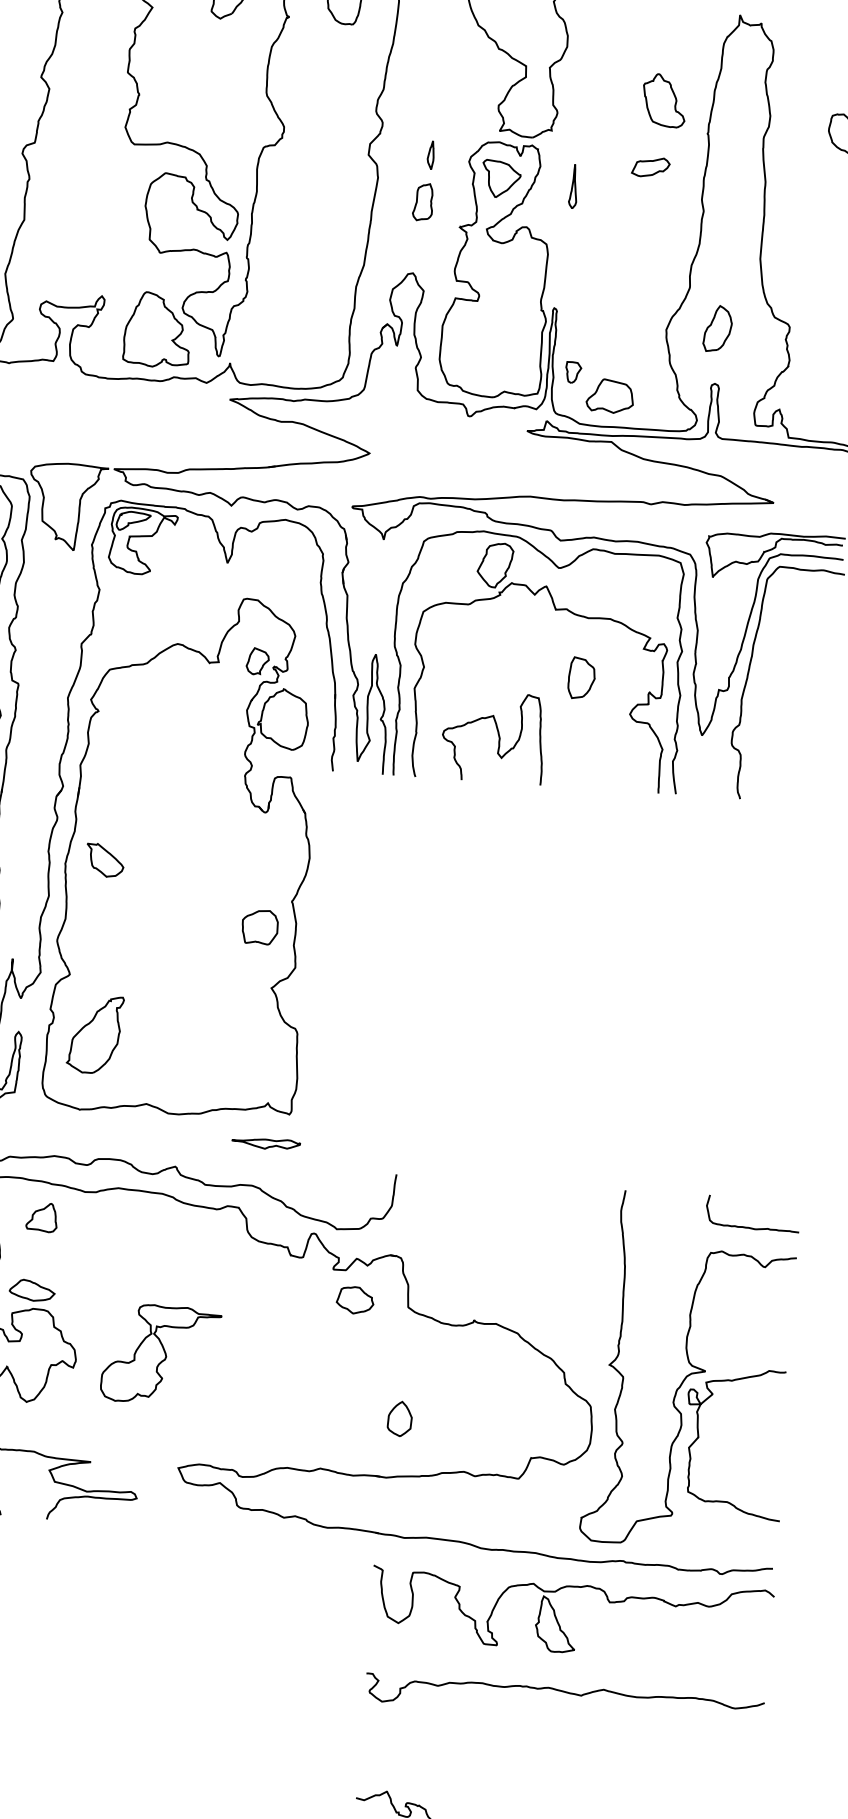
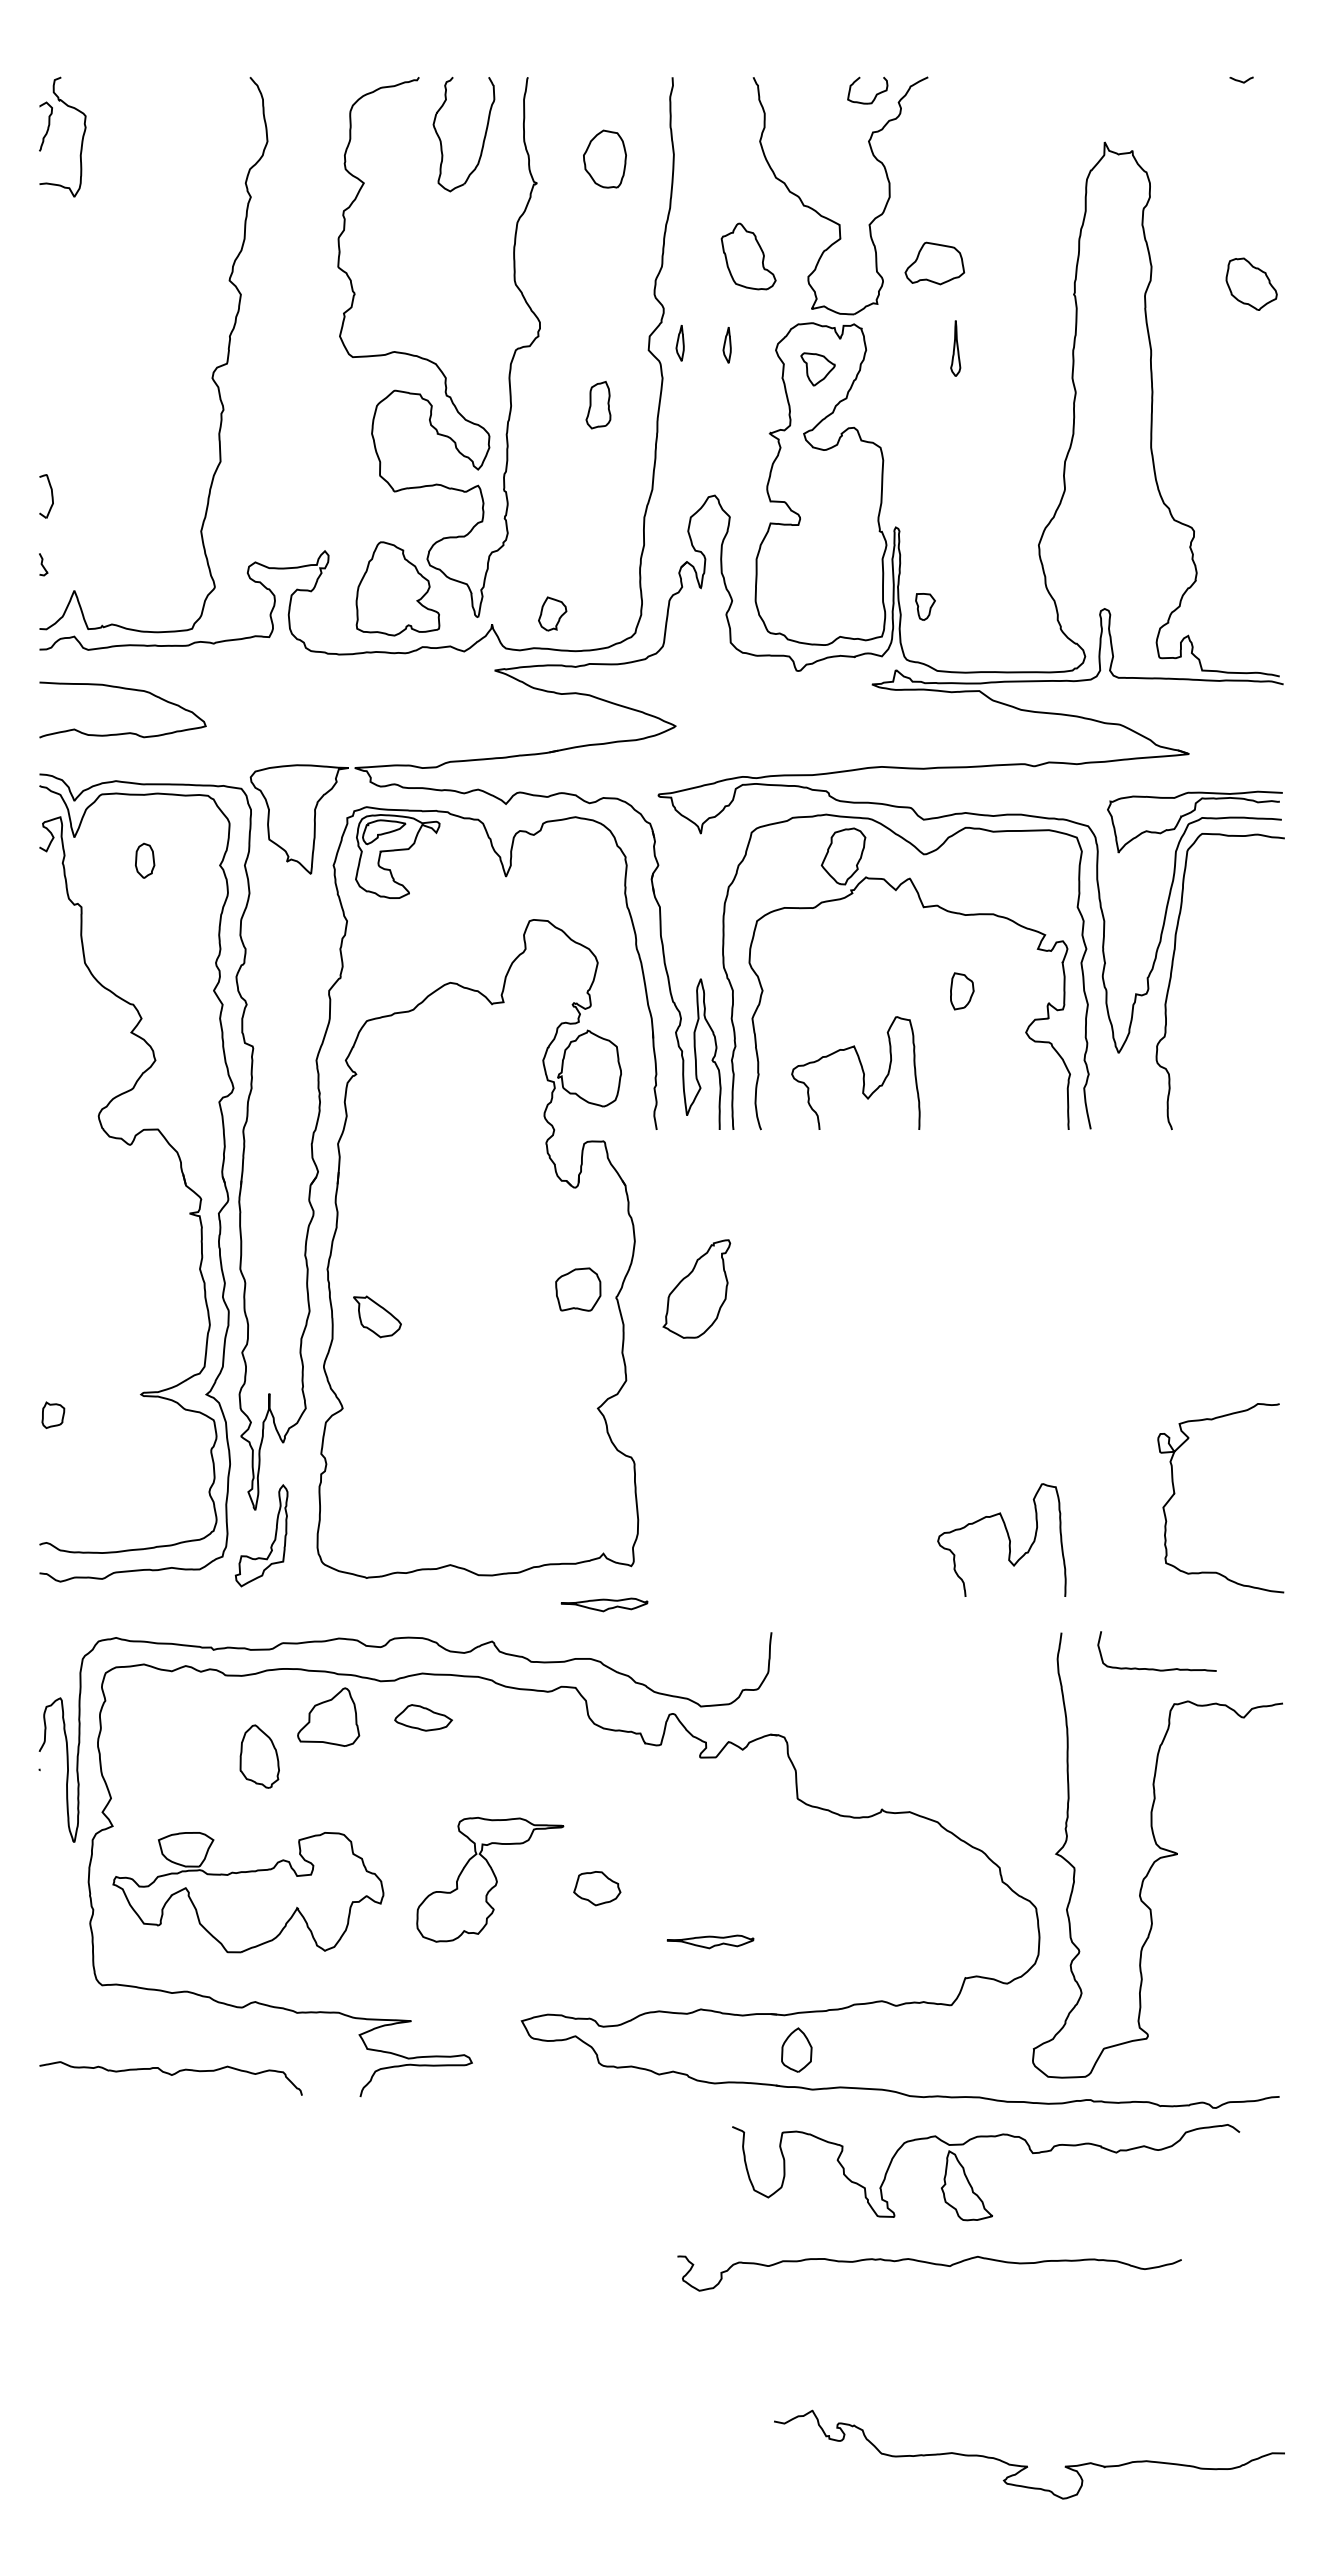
part: (664, 100) -> (748, 256), moved
part: (393, 151) -> (679, 343), added
part: (650, 167) -> (1005, 341), removed
part: (500, 179) -> (817, 369), size x0.7
part: (573, 186) -> (955, 348), moved
part: (423, 202) -> (598, 405), moved
part: (717, 328) -> (1103, 539), removed
part: (609, 396) -> (934, 263), moved
part: (257, 661) -> (552, 613), moved
part: (581, 678) -> (962, 991), size x0.7
part: (105, 860) -> (377, 1316), moved
part: (260, 927) -> (578, 1289), moved
part: (94, 1034) -> (696, 1288), moved
curve: (588, 1111) -> (1007, 1536), added
part: (42, 1217) -> (328, 1716), size x1.6
curve: (750, 1227) -> (1155, 1668), moved
part: (32, 1290) -> (423, 1717), moved
part: (355, 1300) -> (597, 1888), moved
part: (331, 1415) -> (710, 1941), added
part: (399, 1418) -> (796, 2049), moved
curve: (699, 1437) -> (1175, 1493), moved
part: (558, 1621) -> (969, 2181), moved
curve: (565, 1693) -> (930, 2264), moved

